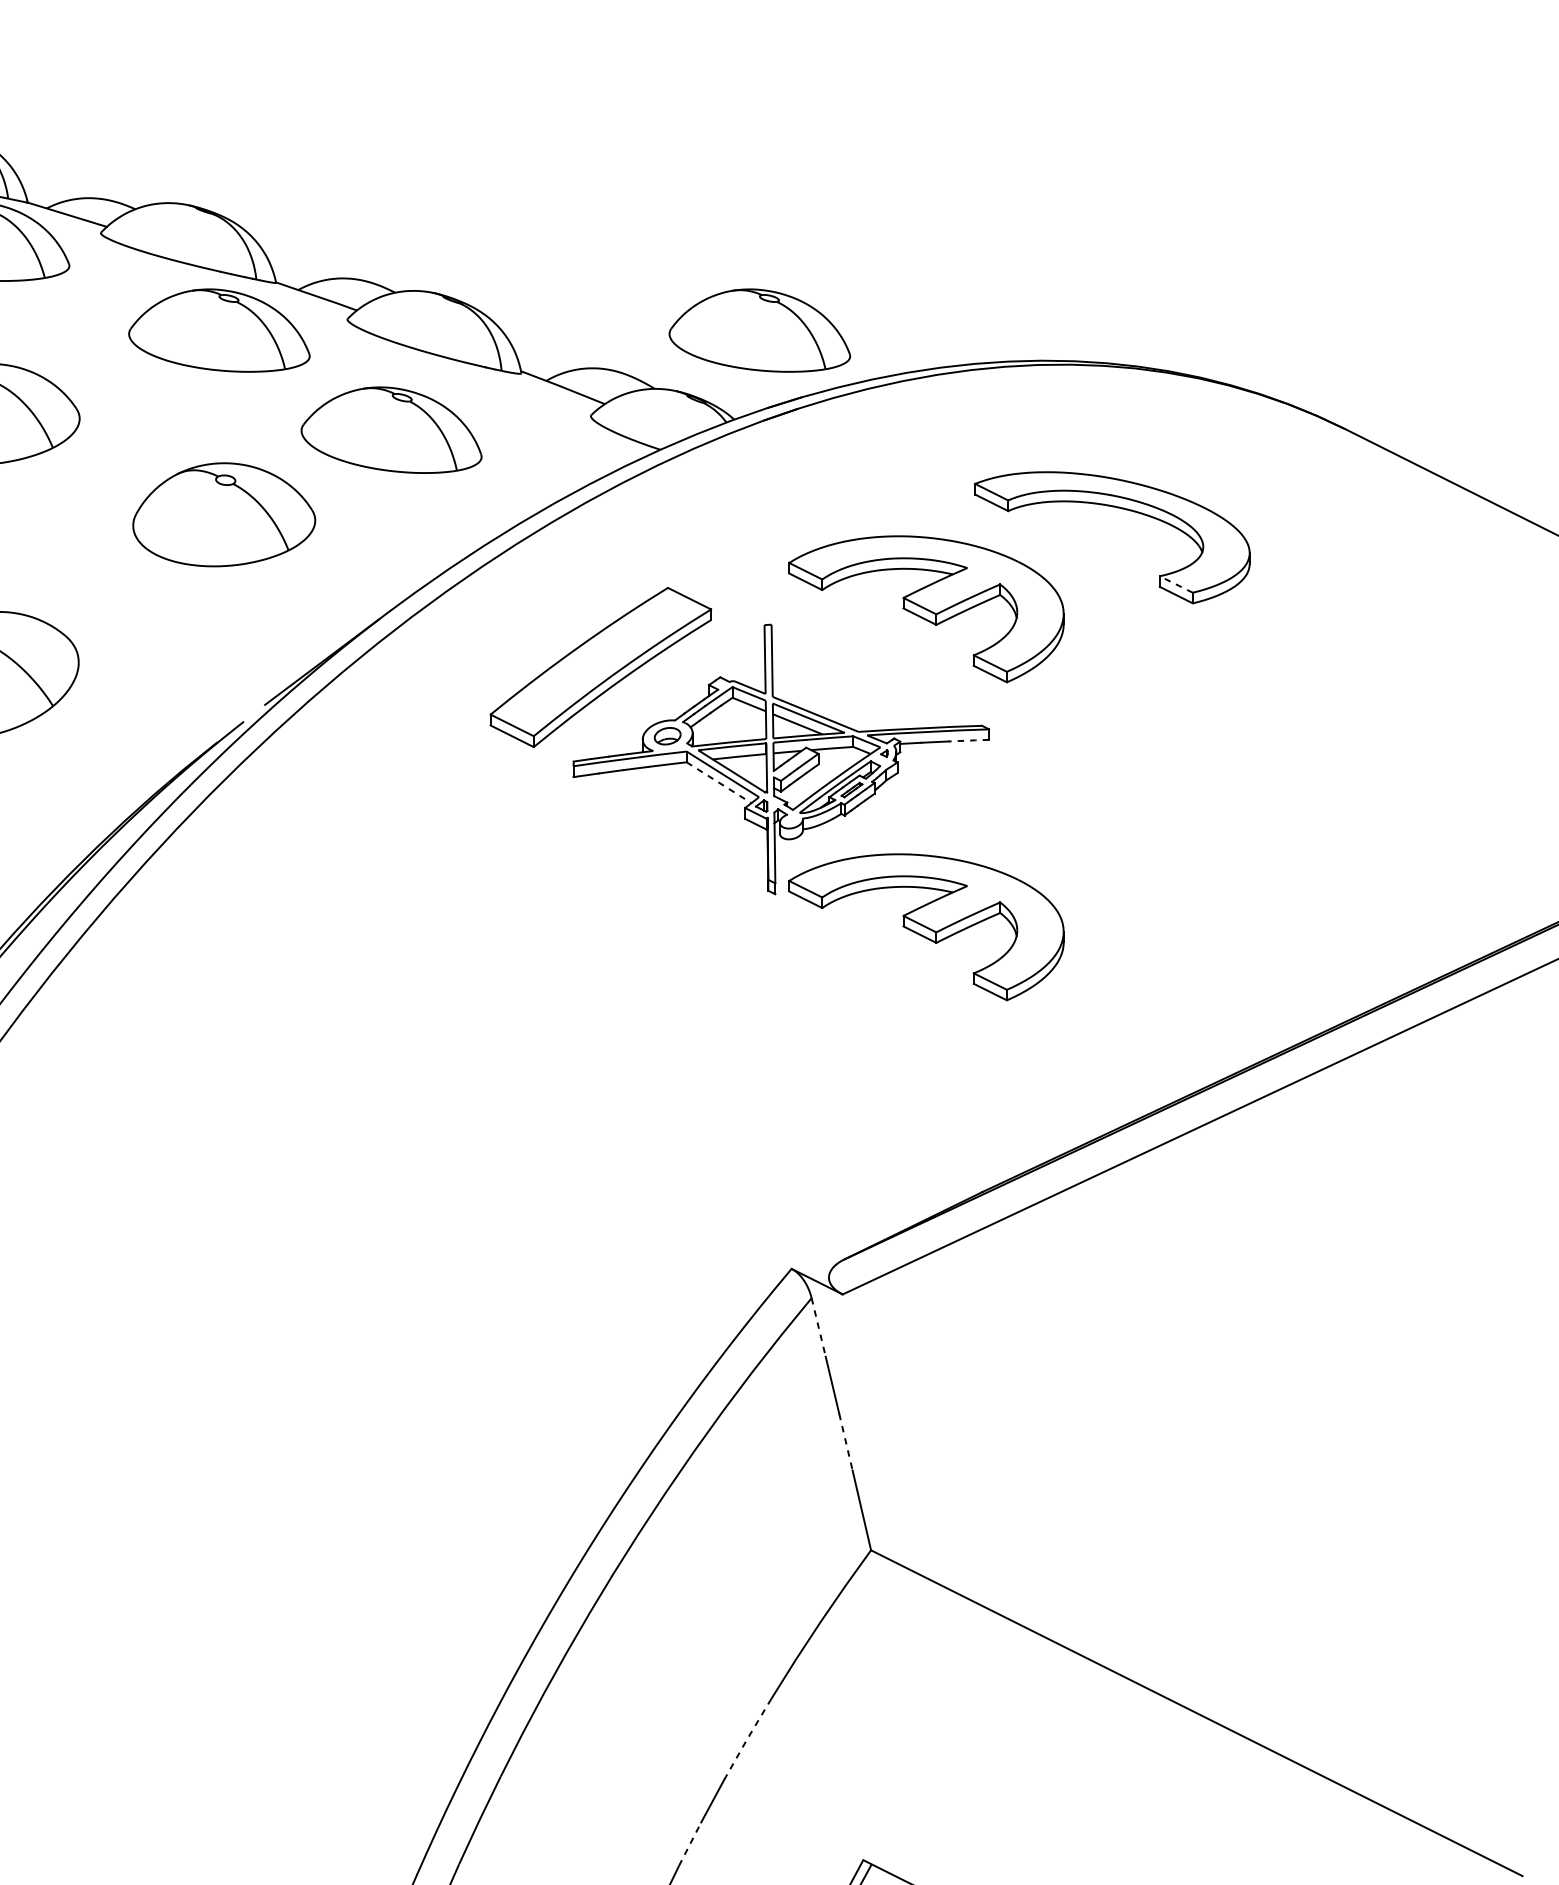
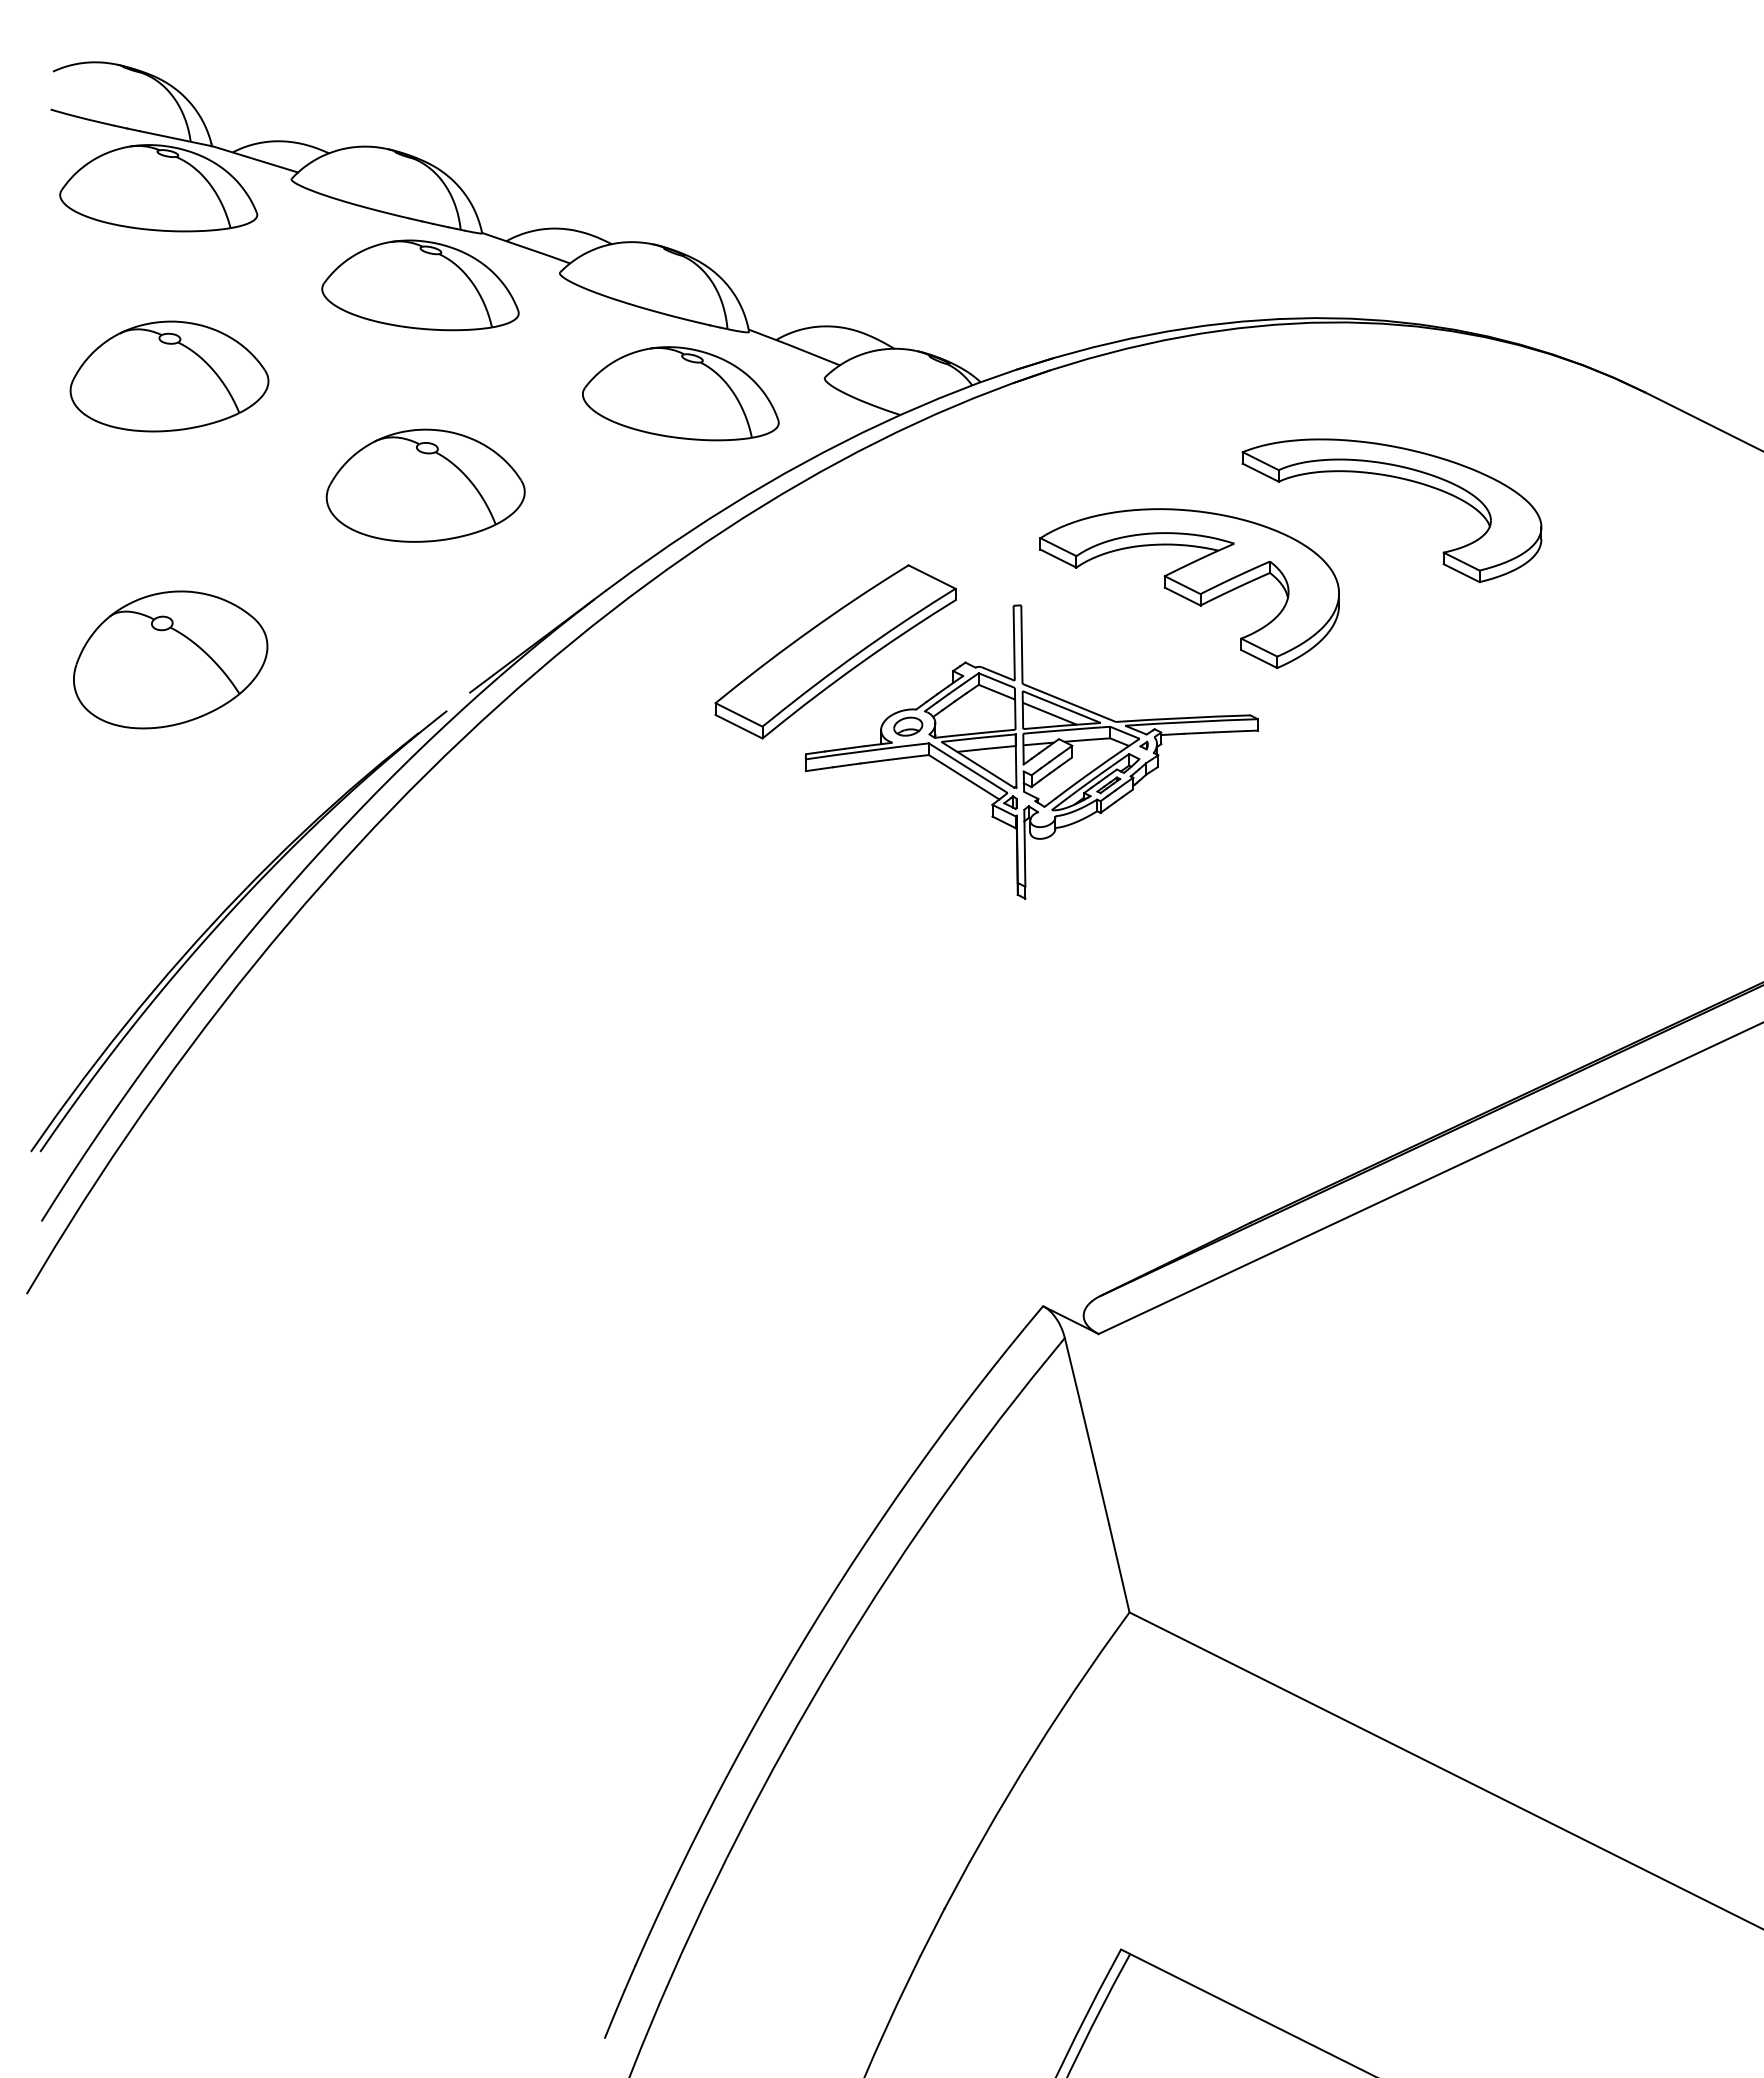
part: (759, 330) -> (1008, 285), removed
part: (391, 430) -> (680, 393), moved
line: (1176, 584) -> (1461, 561), dashed -> solid
line: (969, 740) -> (1236, 731), dashed -> solid
line: (719, 782) -> (964, 777), dashed -> solid
part: (926, 927) -> (1189, 934), removed
line: (818, 1327) -> (1072, 1369), dashed -> solid
line: (846, 1441) -> (1102, 1494), dashed -> solid
line: (747, 1738) -> (995, 1817), dashed -> solid
line: (689, 1844) -> (932, 1932), dashed -> solid

